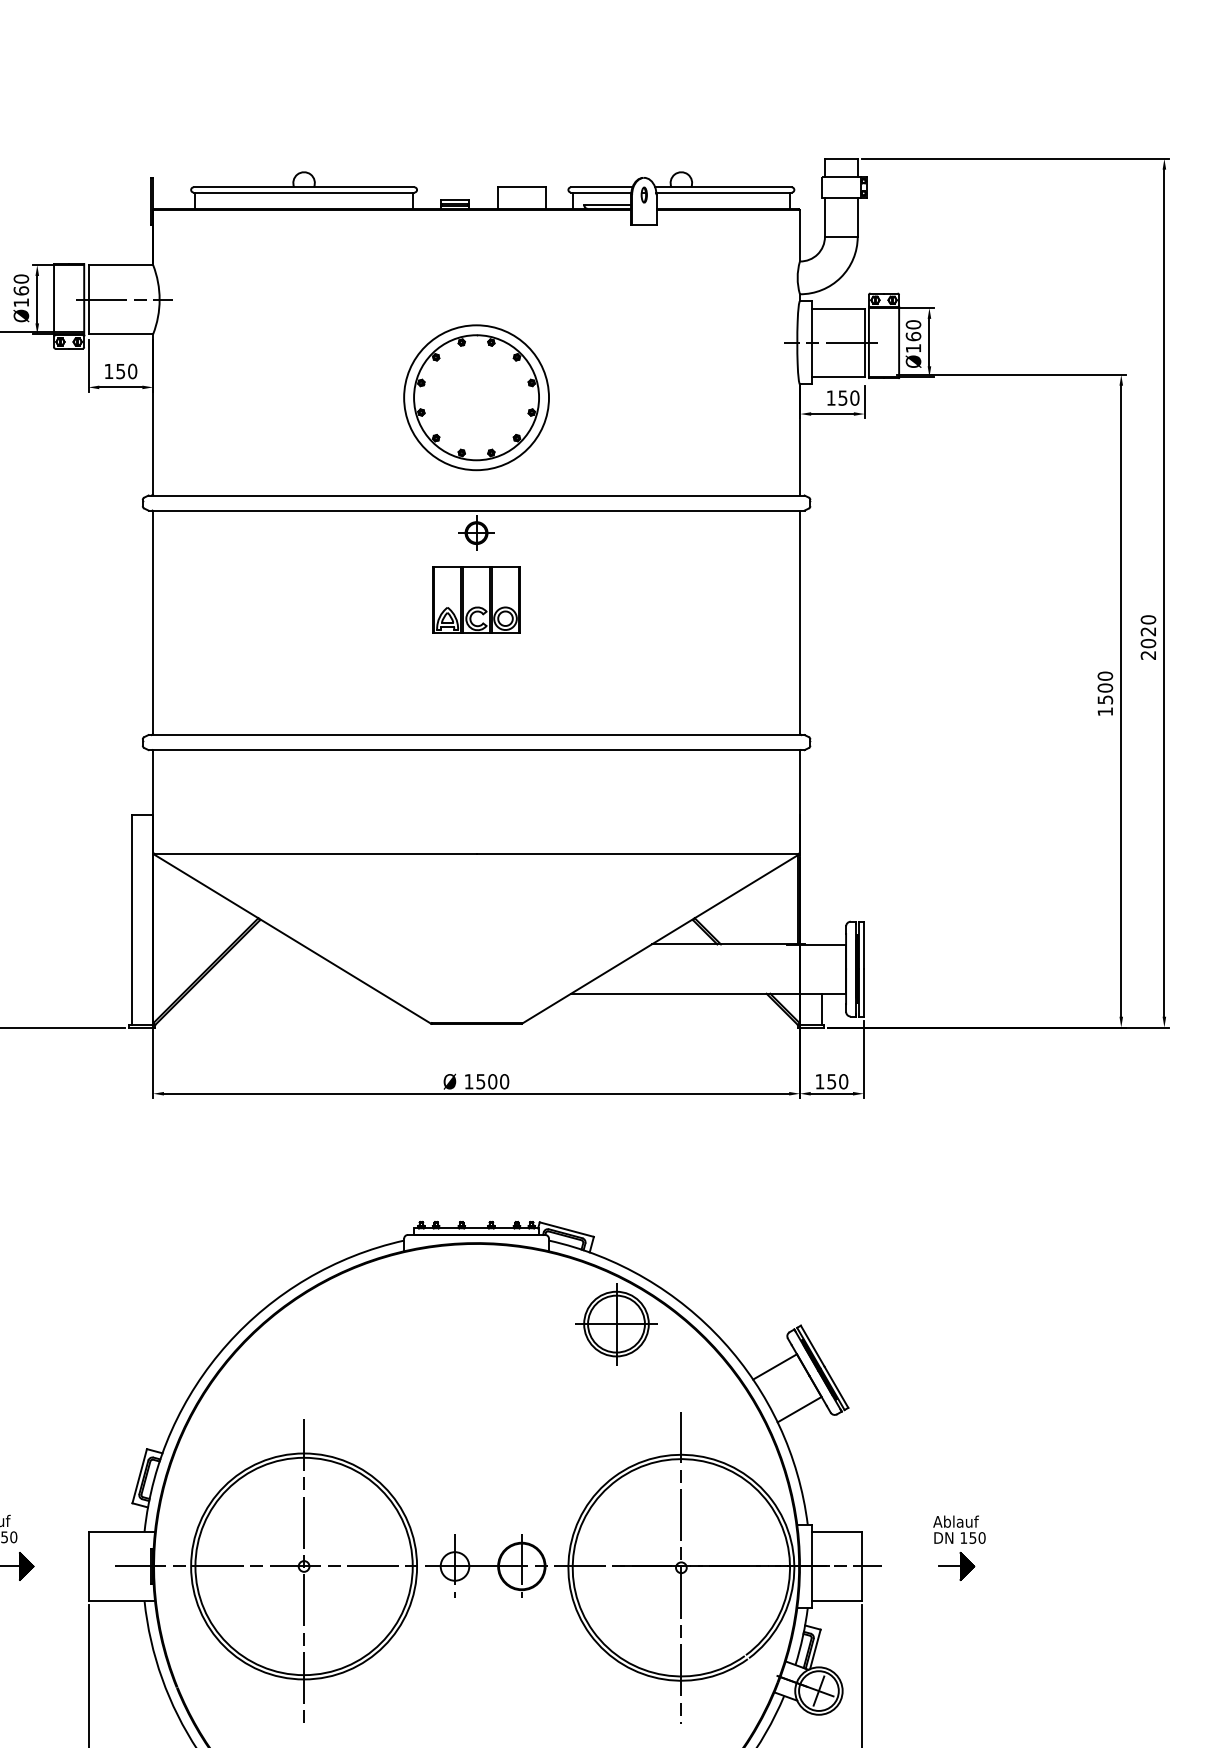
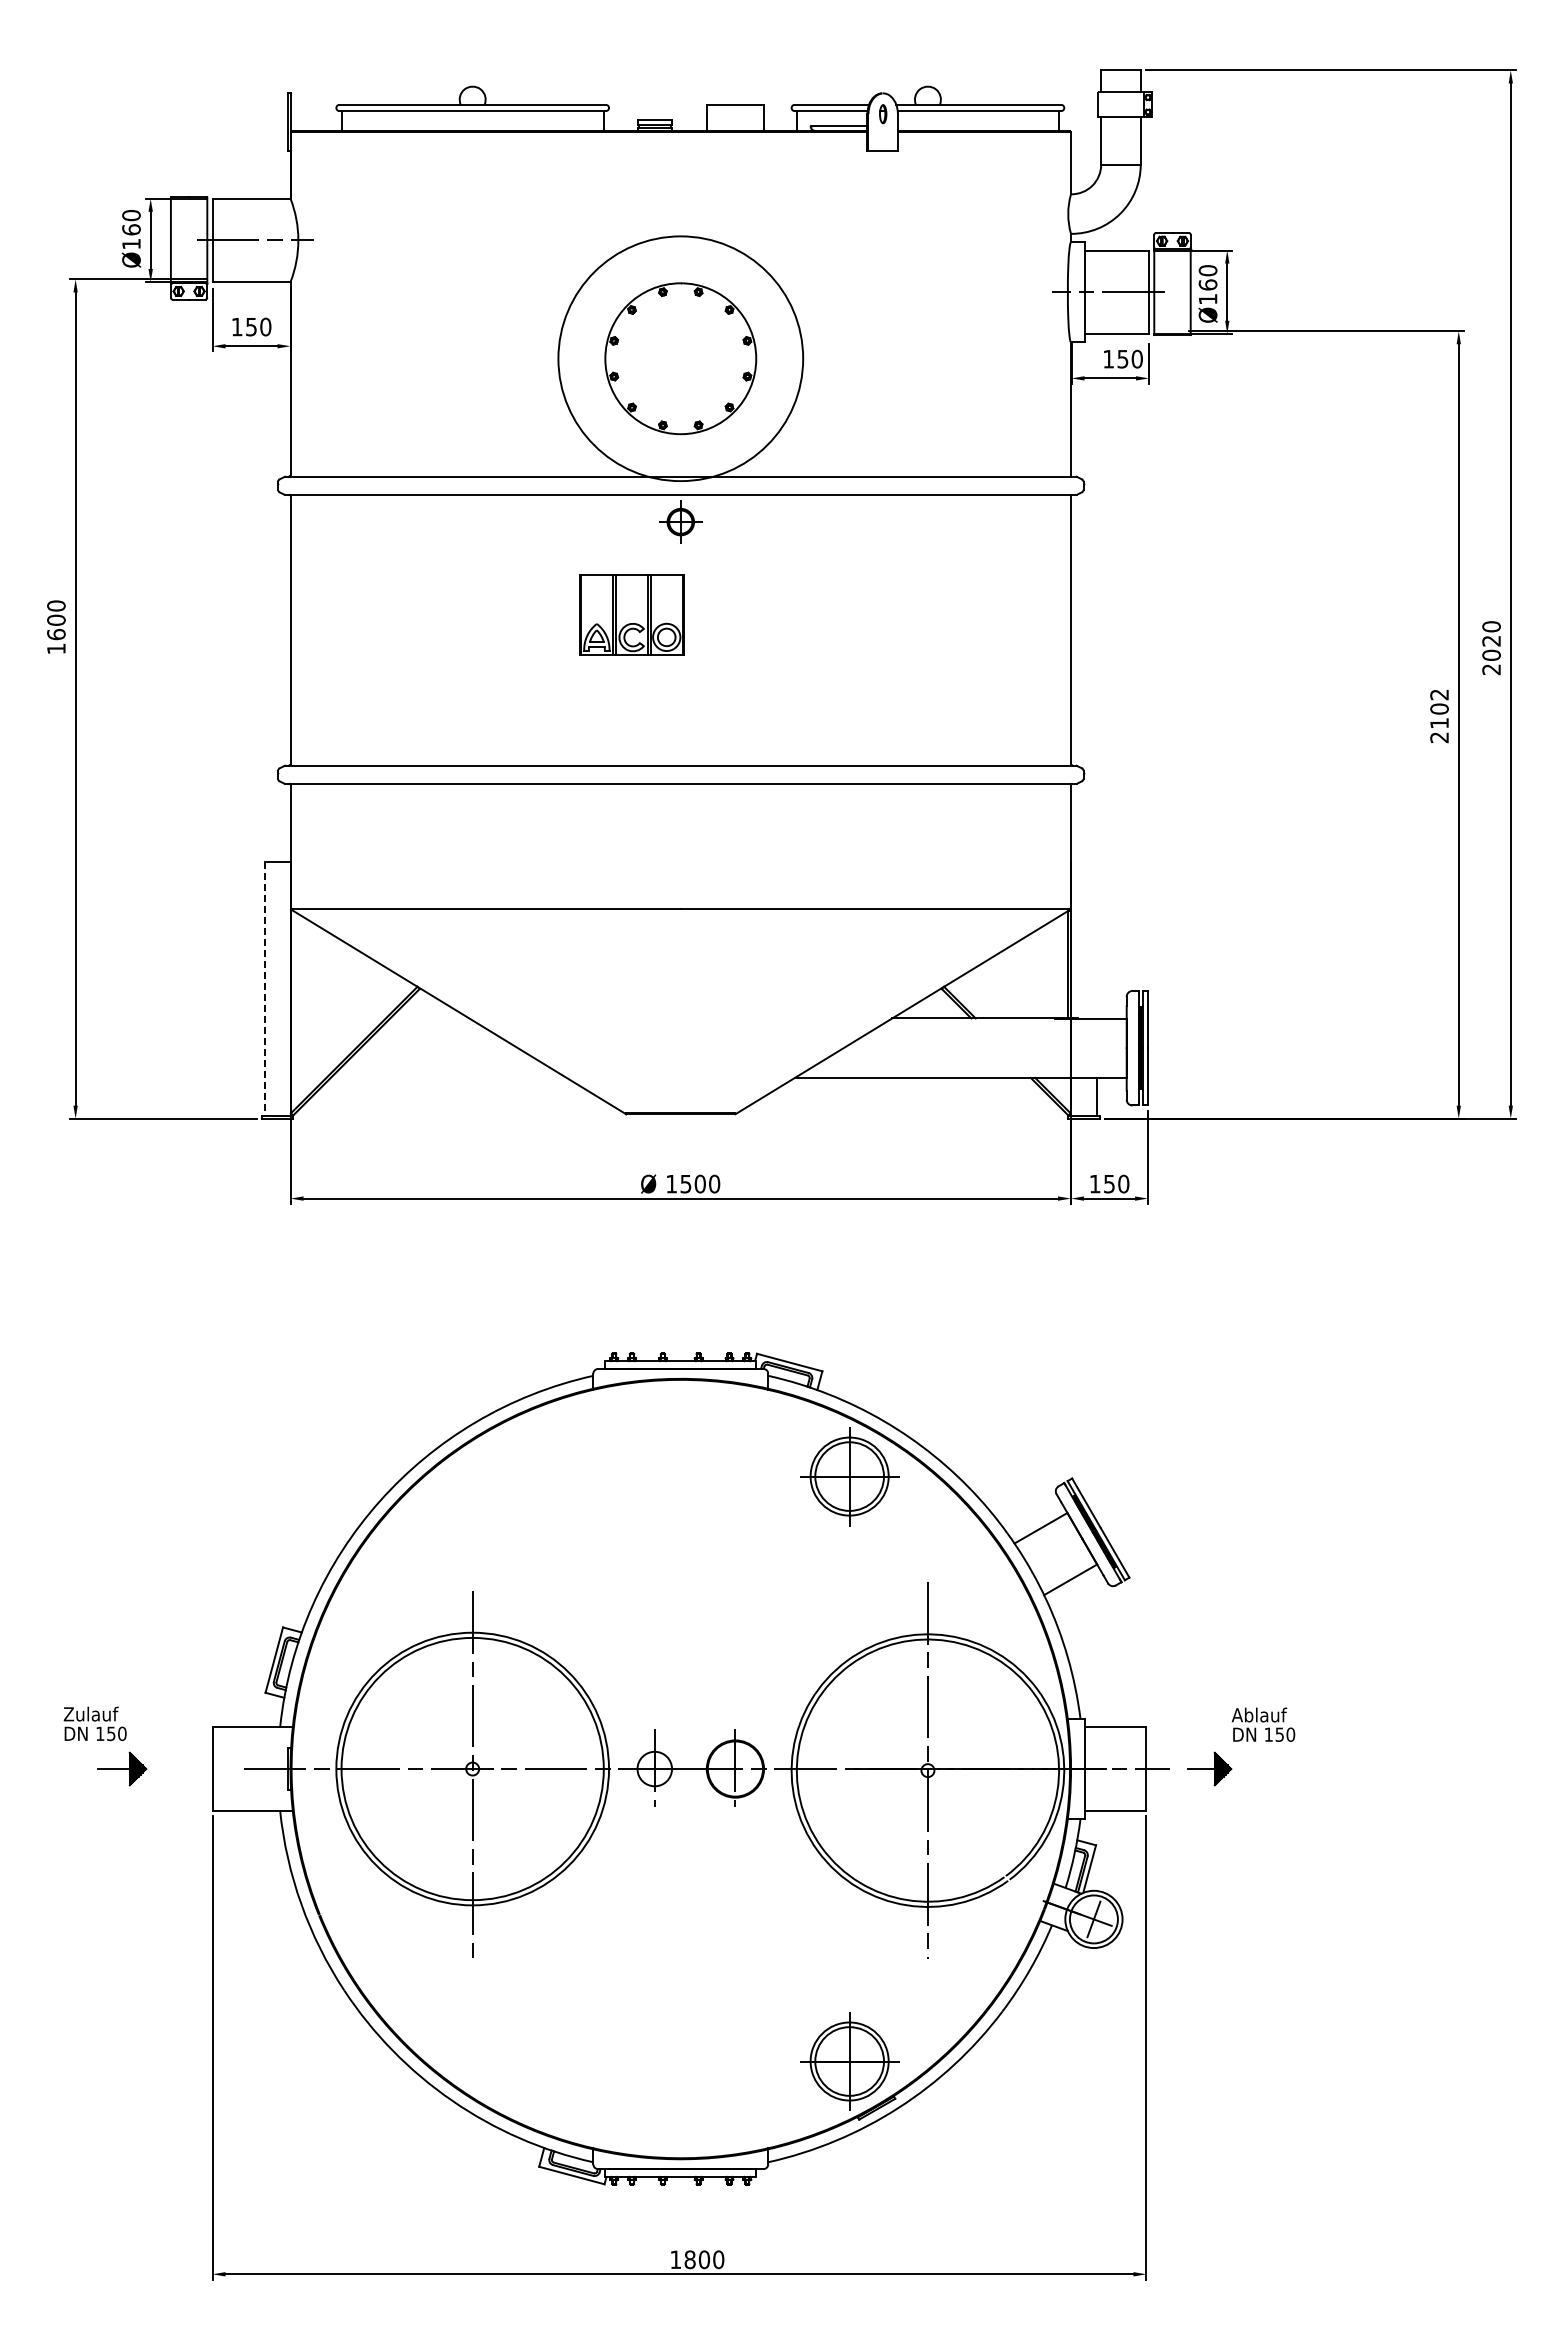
circle: (476, 397) -> (680, 358), size x1.4
part: (476, 599) -> (631, 614), moved
text: (1105, 694) -> (1439, 716), 1500 -> 2102
line: (131, 919) -> (264, 988), solid -> dashed
part: (956, 1566) -> (1209, 1768), moved

